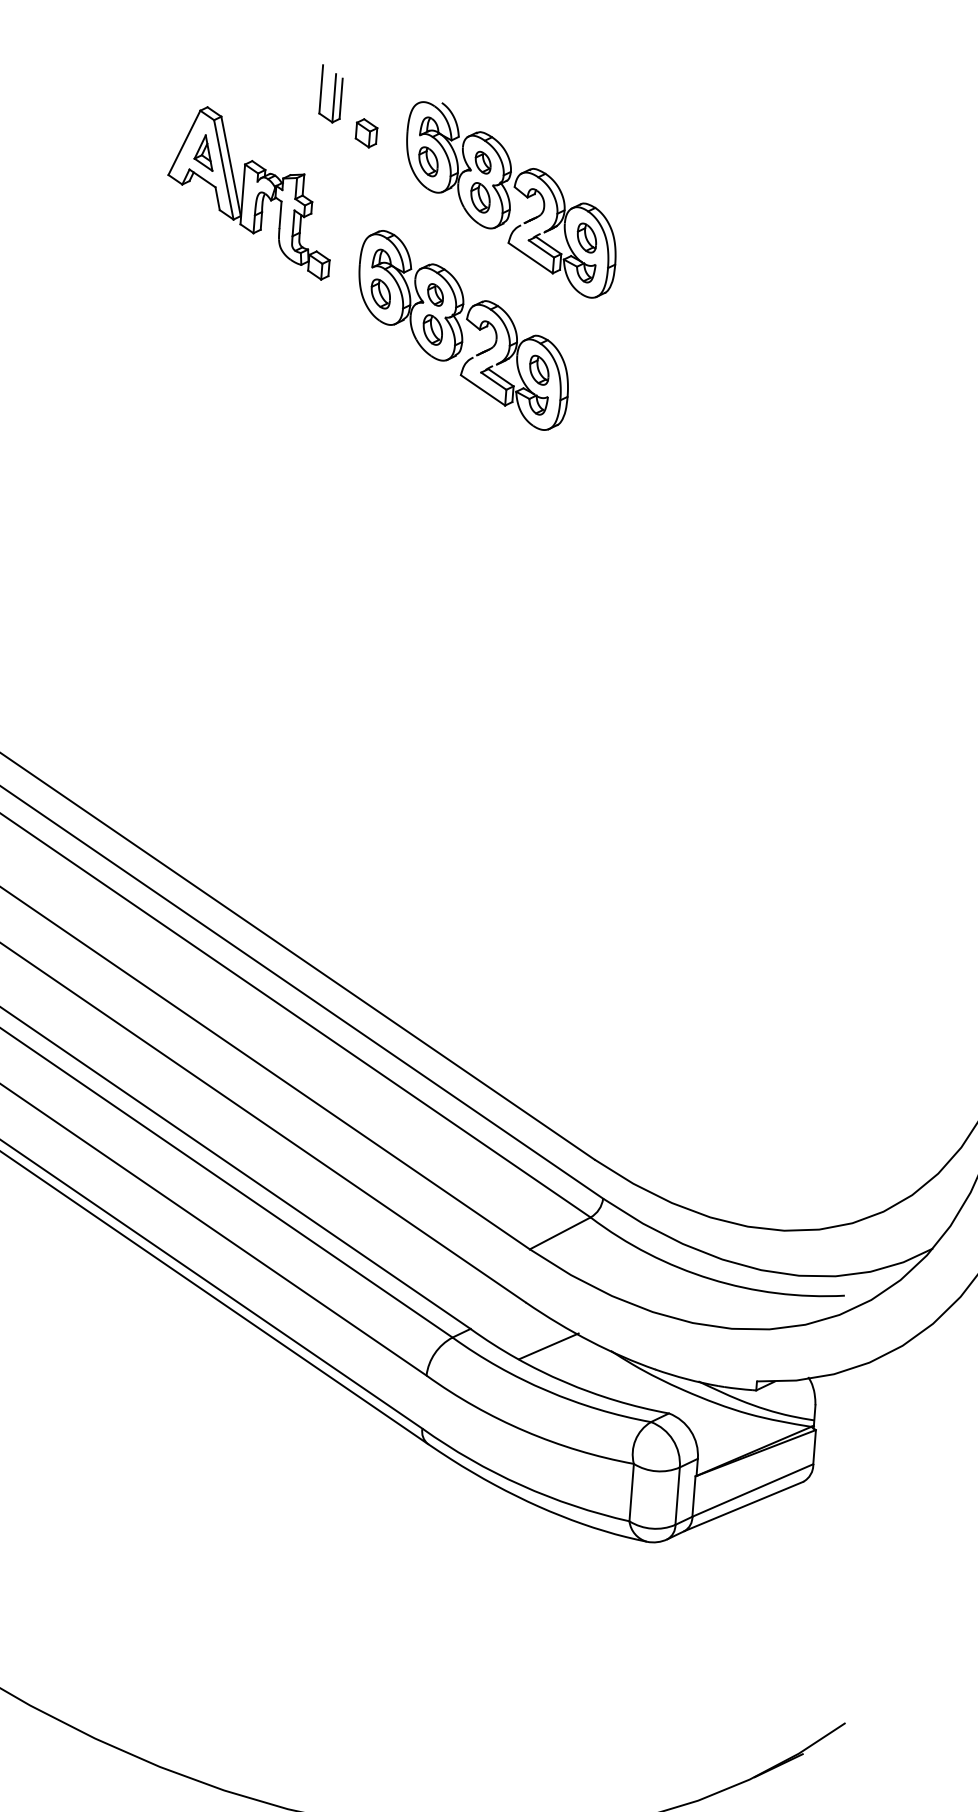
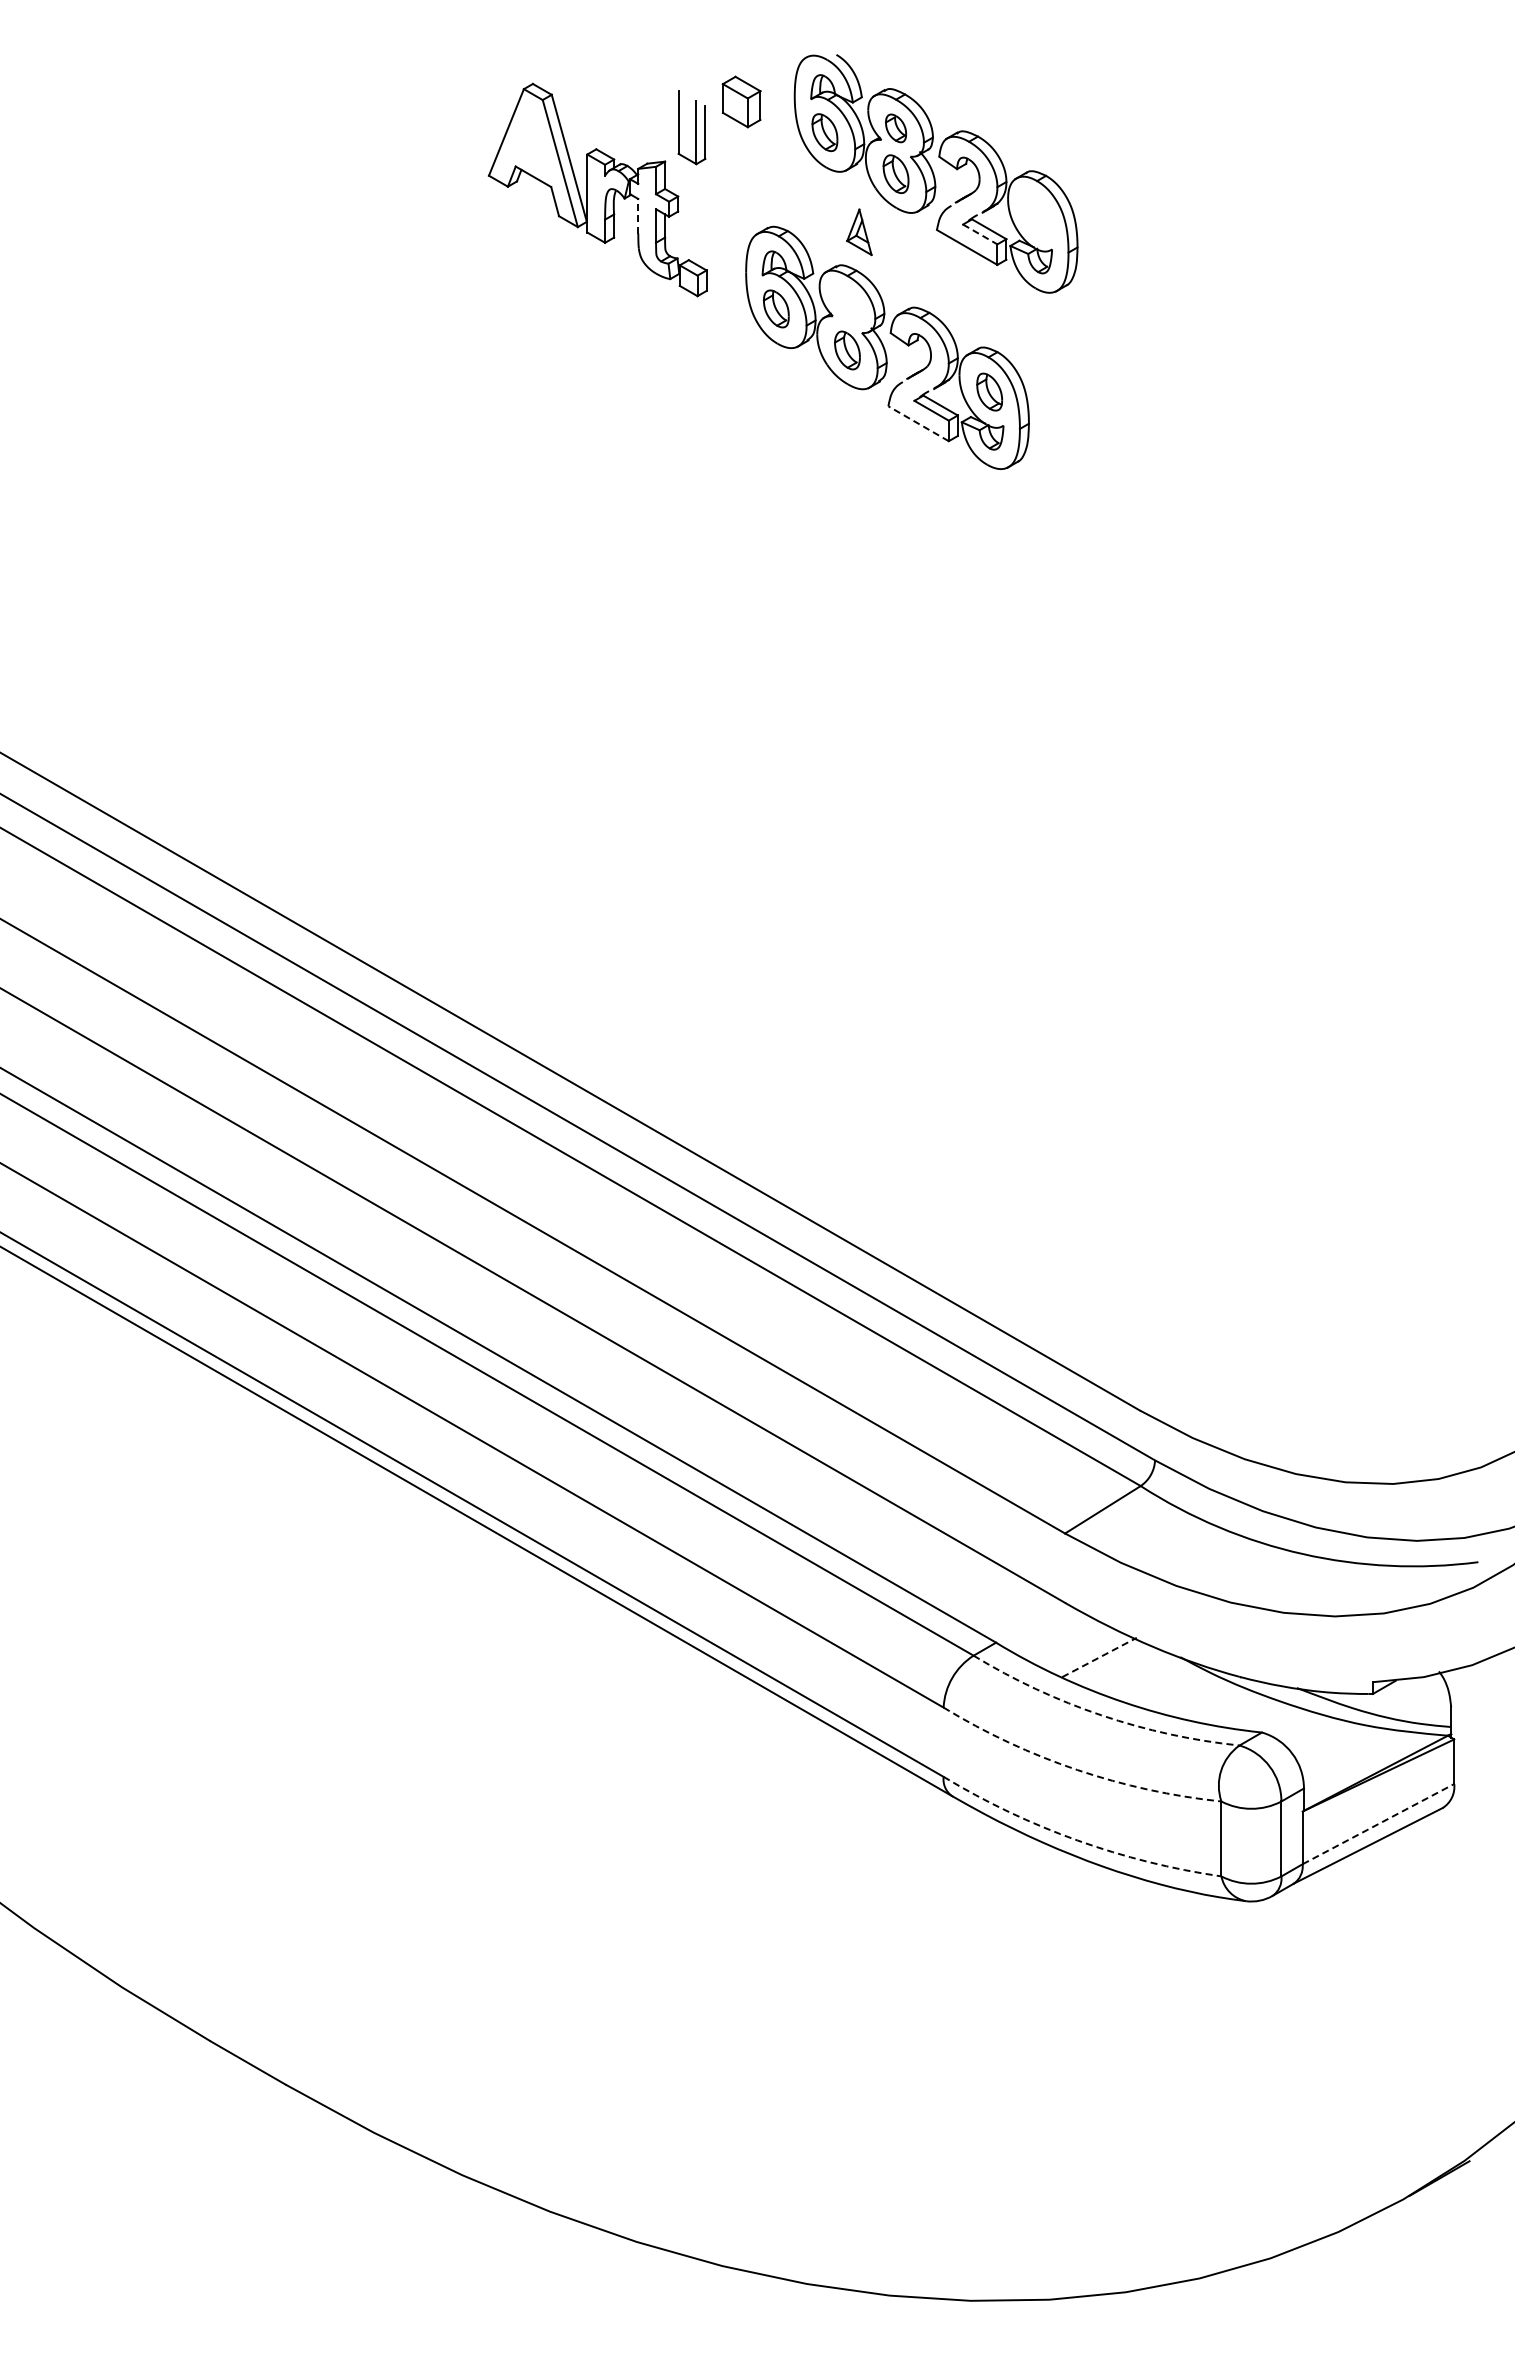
part: (330, 94) -> (691, 127), moved
part: (366, 133) -> (741, 101), size x1.4
part: (204, 152) -> (859, 232), moved
line: (280, 214) -> (638, 215), solid -> dashed
part: (586, 237) -> (1037, 215), removed
line: (541, 249) -> (980, 234), solid -> dashed
part: (435, 294) -> (847, 304), removed
line: (482, 390) -> (918, 423), solid -> dashed
line: (548, 1346) -> (1099, 1657), solid -> dashed
arc: (547, 1390) -> (1101, 1715), solid -> dashed
arc: (525, 1430) -> (1077, 1769), solid -> dashed
arc: (521, 1485) -> (1077, 1840), solid -> dashed
line: (752, 1490) -> (1378, 1824), solid -> dashed

